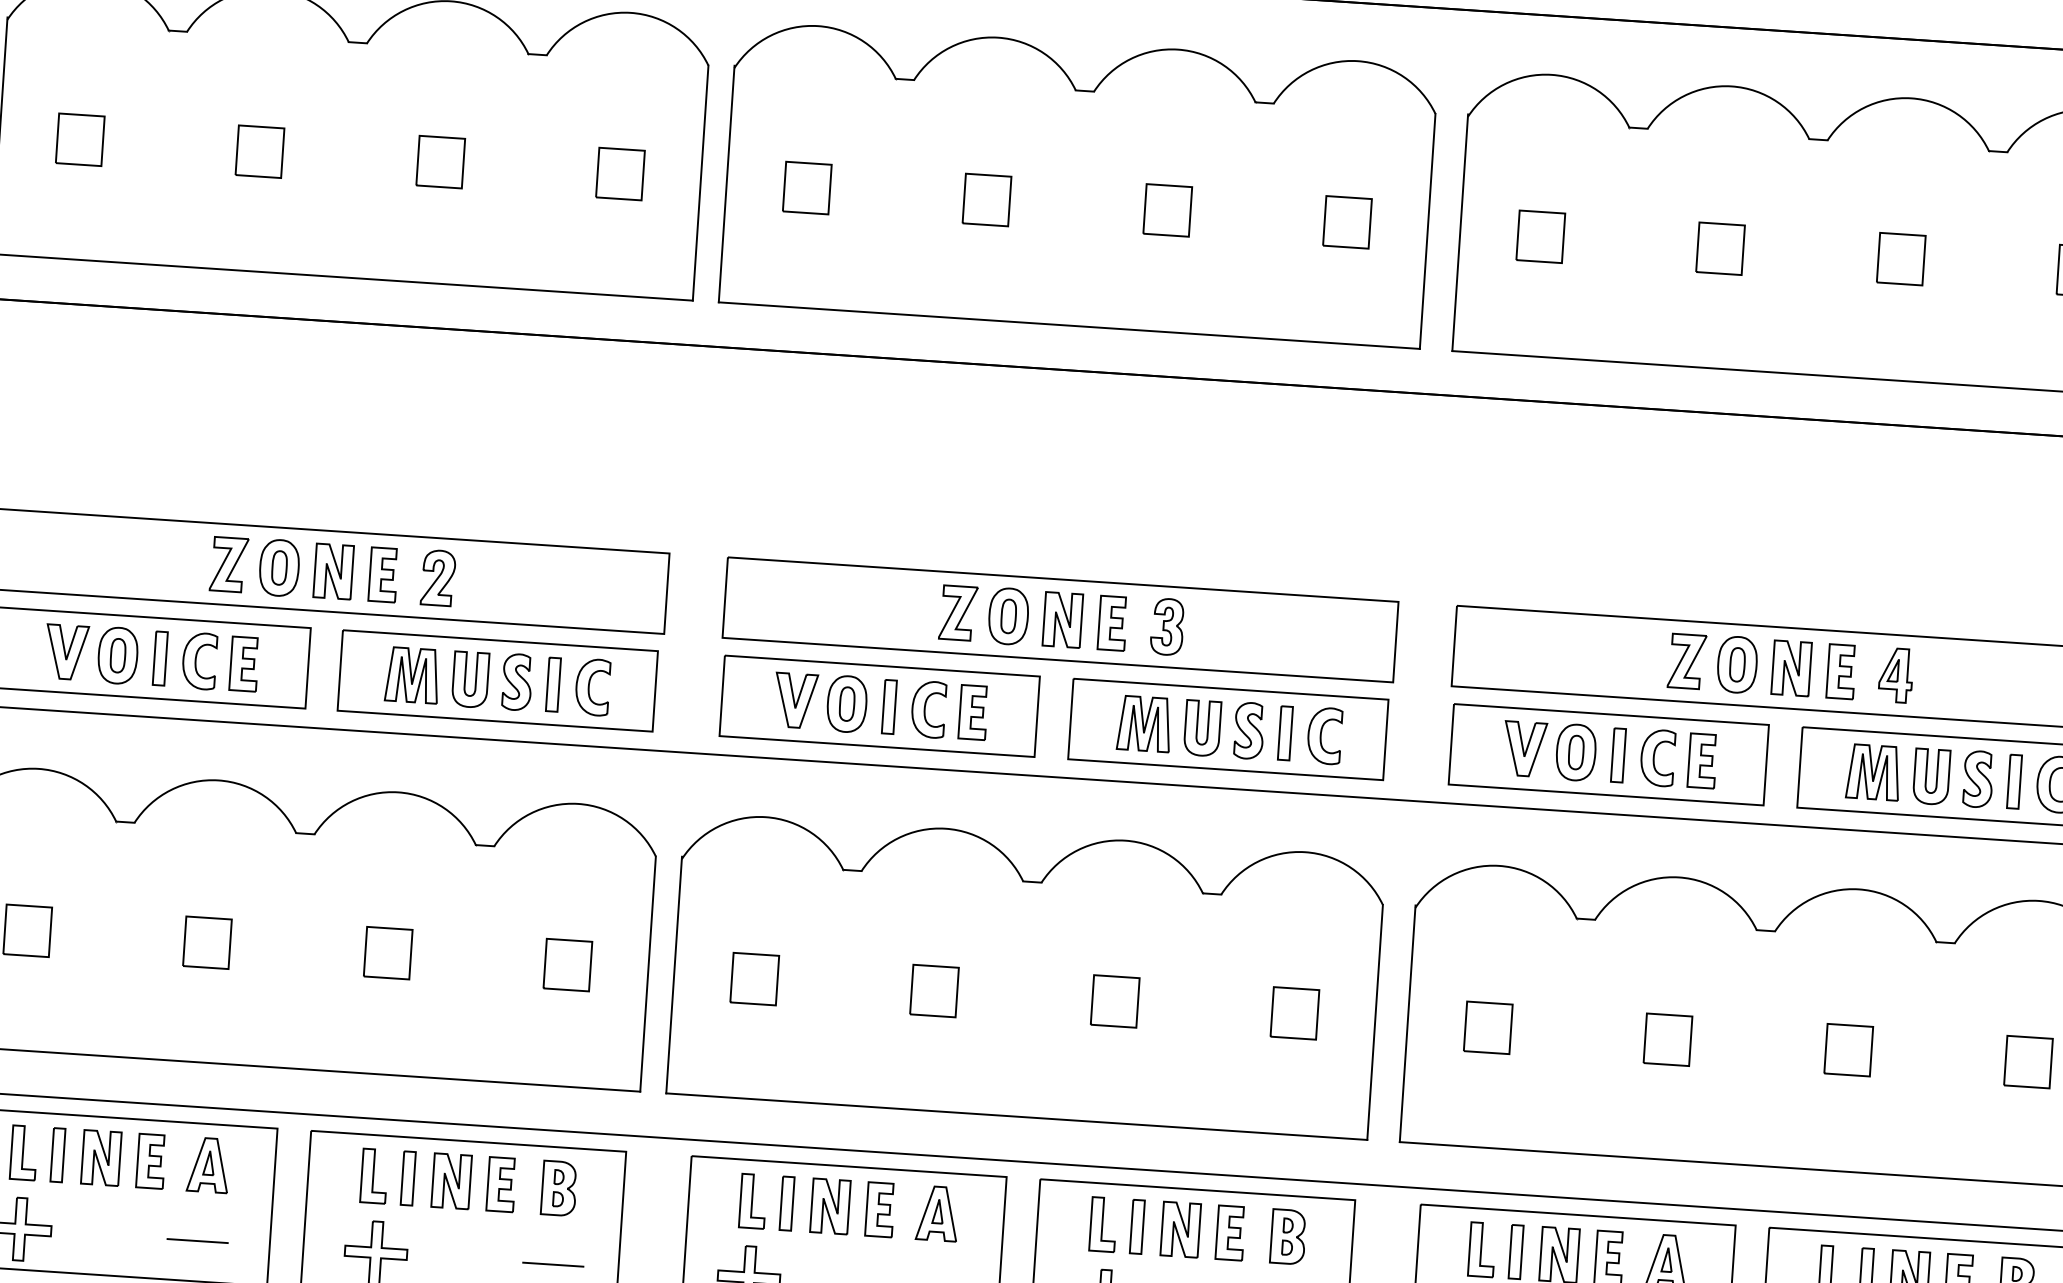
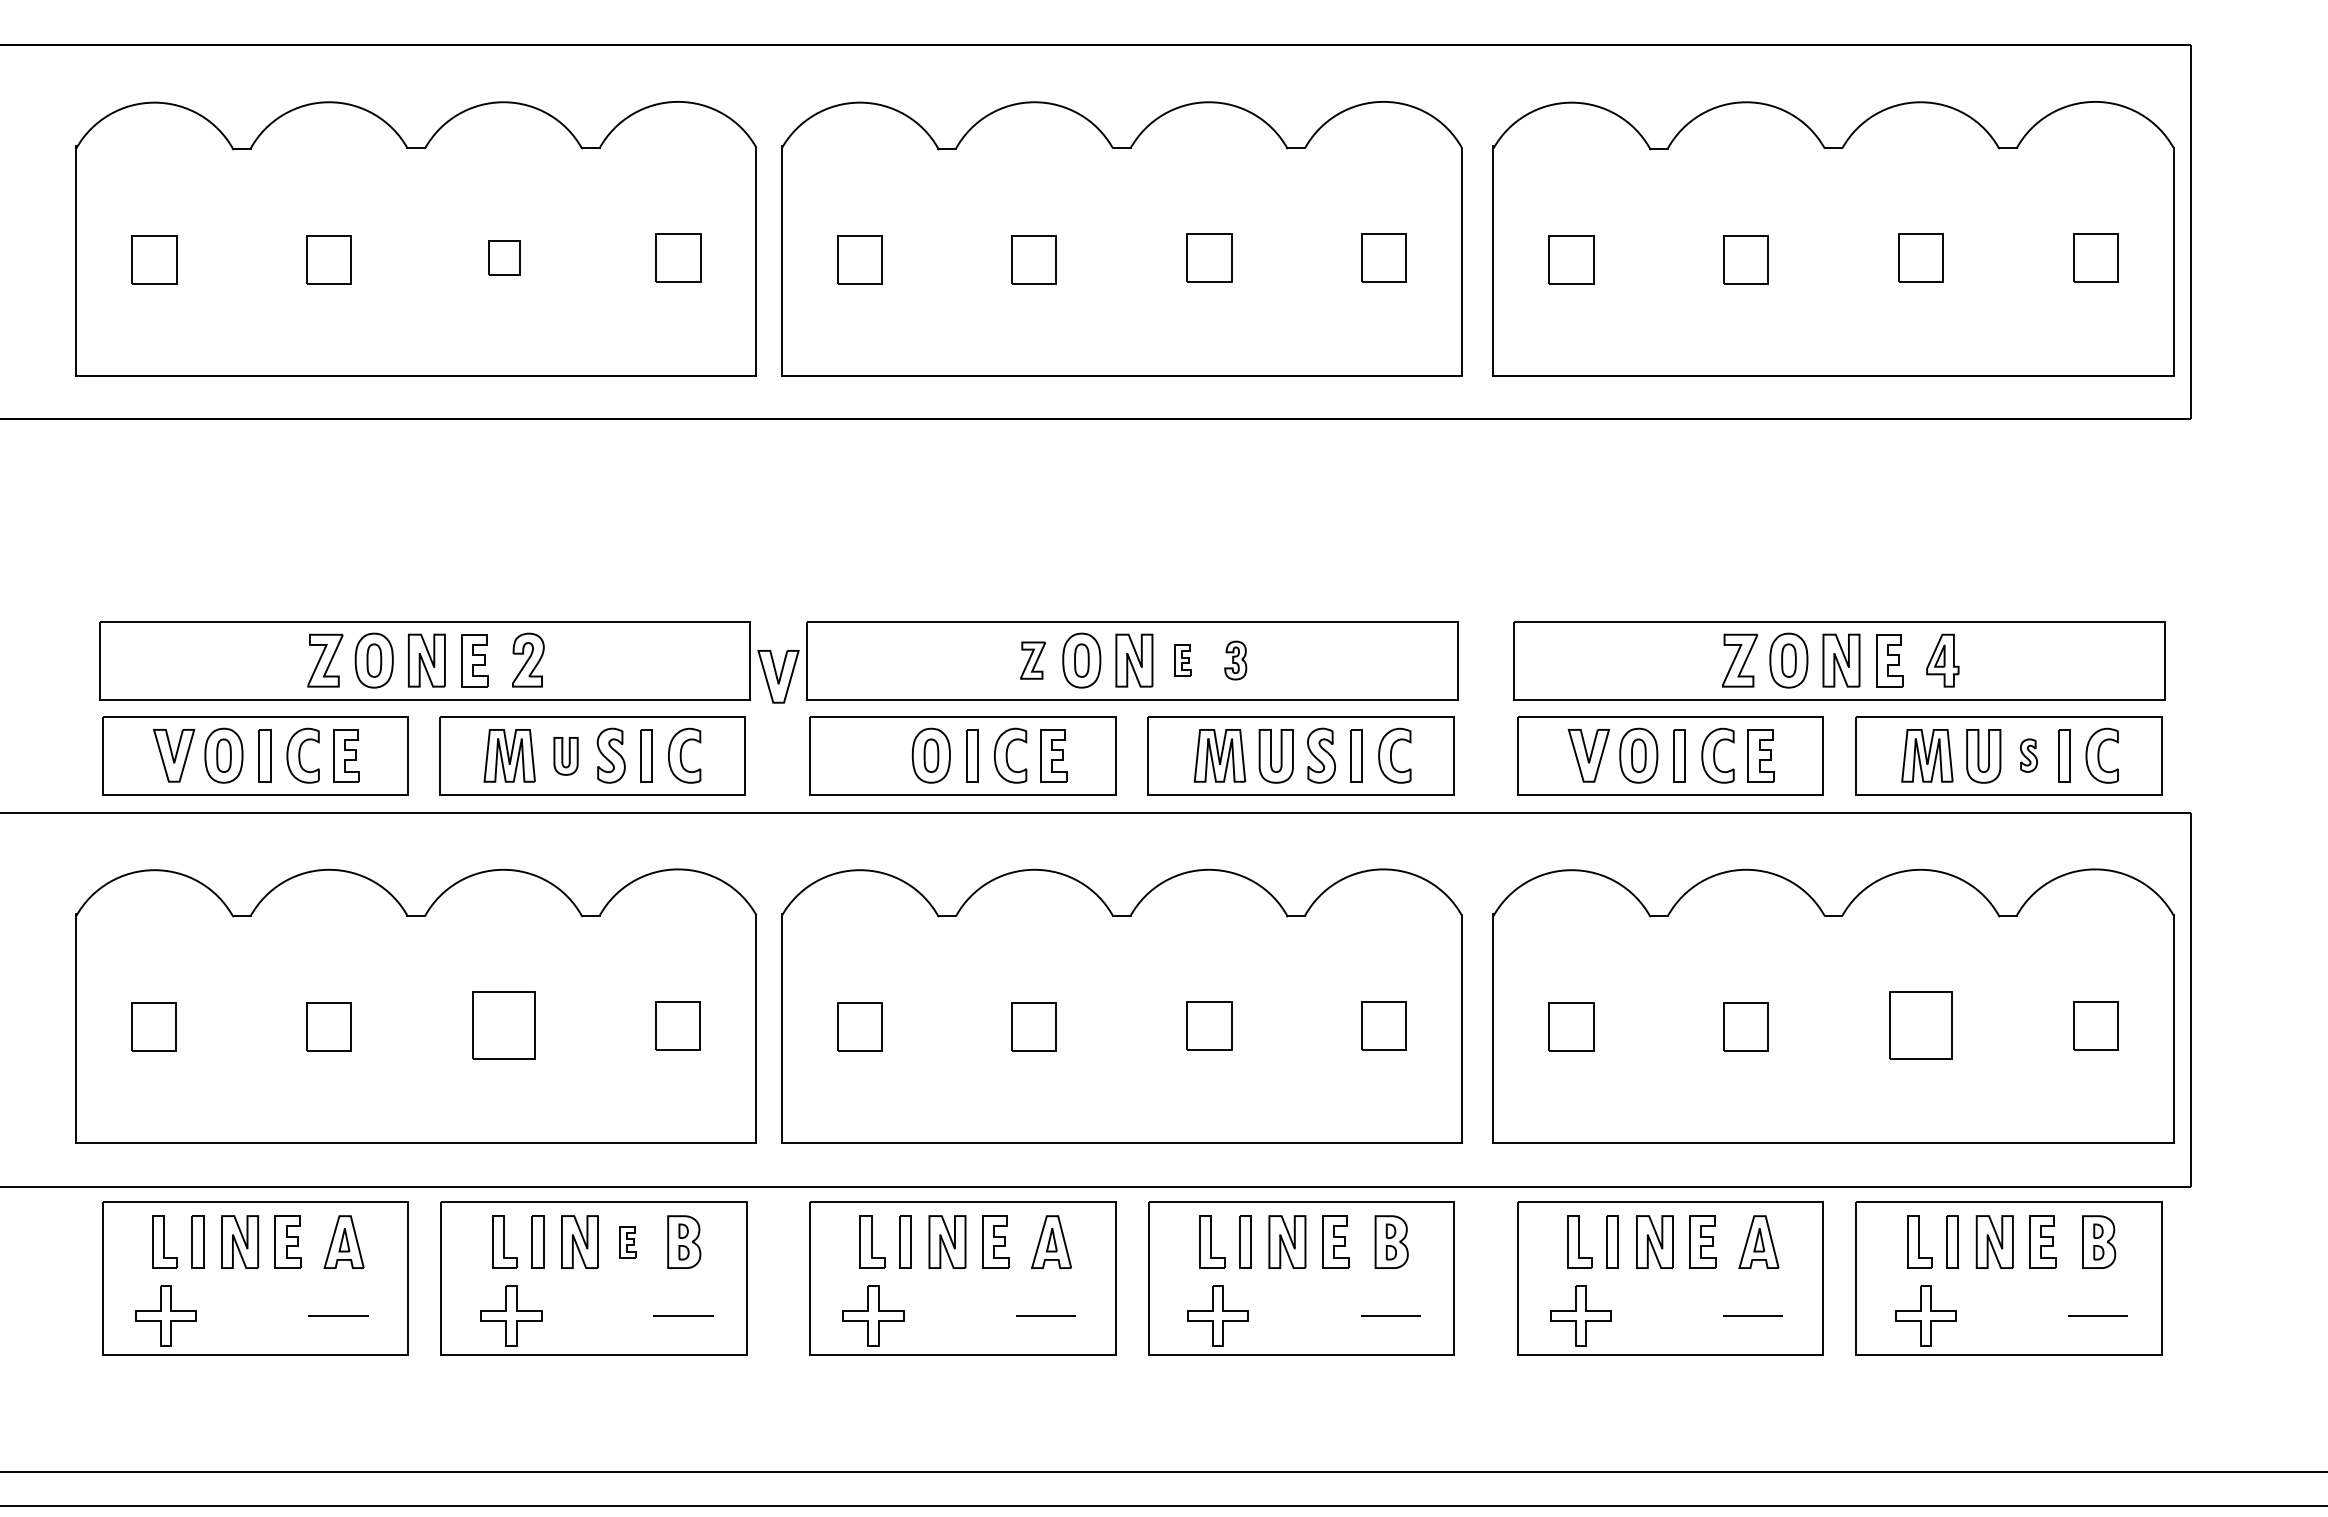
part: (440, 161) -> (503, 257), size x0.7
part: (958, 612) -> (1033, 660), size x0.7
part: (1112, 623) -> (1182, 660), size x0.6
part: (1167, 626) -> (1235, 660), size x0.7
part: (469, 679) -> (565, 756), size x0.7
part: (795, 700) -> (778, 676), moved
part: (1977, 778) -> (2028, 755), size x0.6
part: (387, 952) -> (503, 1025), size x1.4
part: (1848, 1049) -> (1920, 1025), size x1.4
part: (500, 1183) -> (627, 1241), size x0.6

